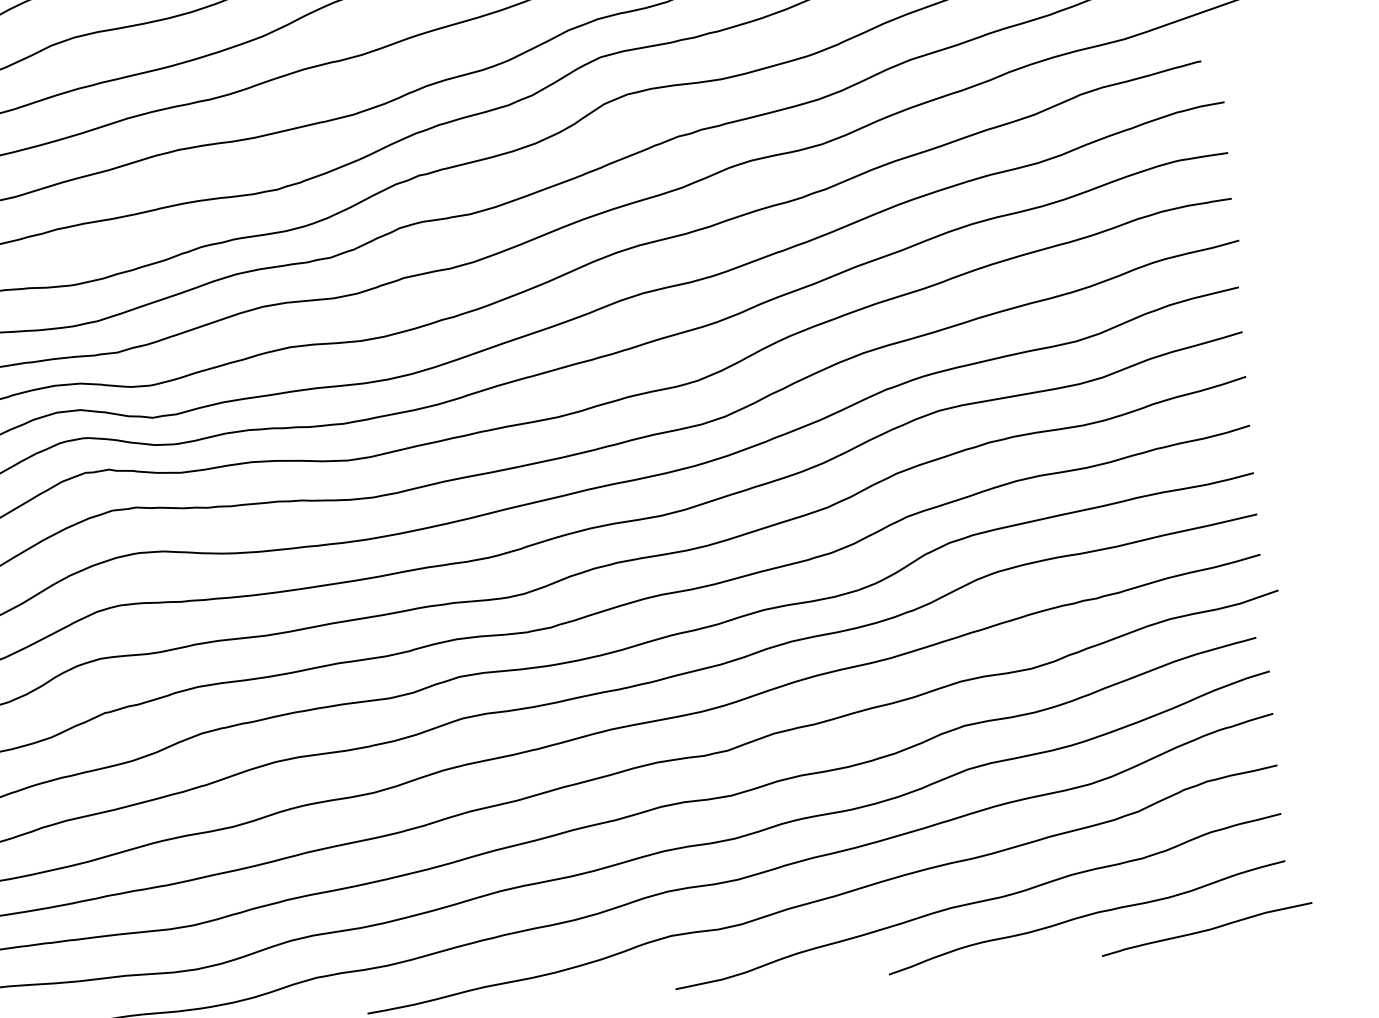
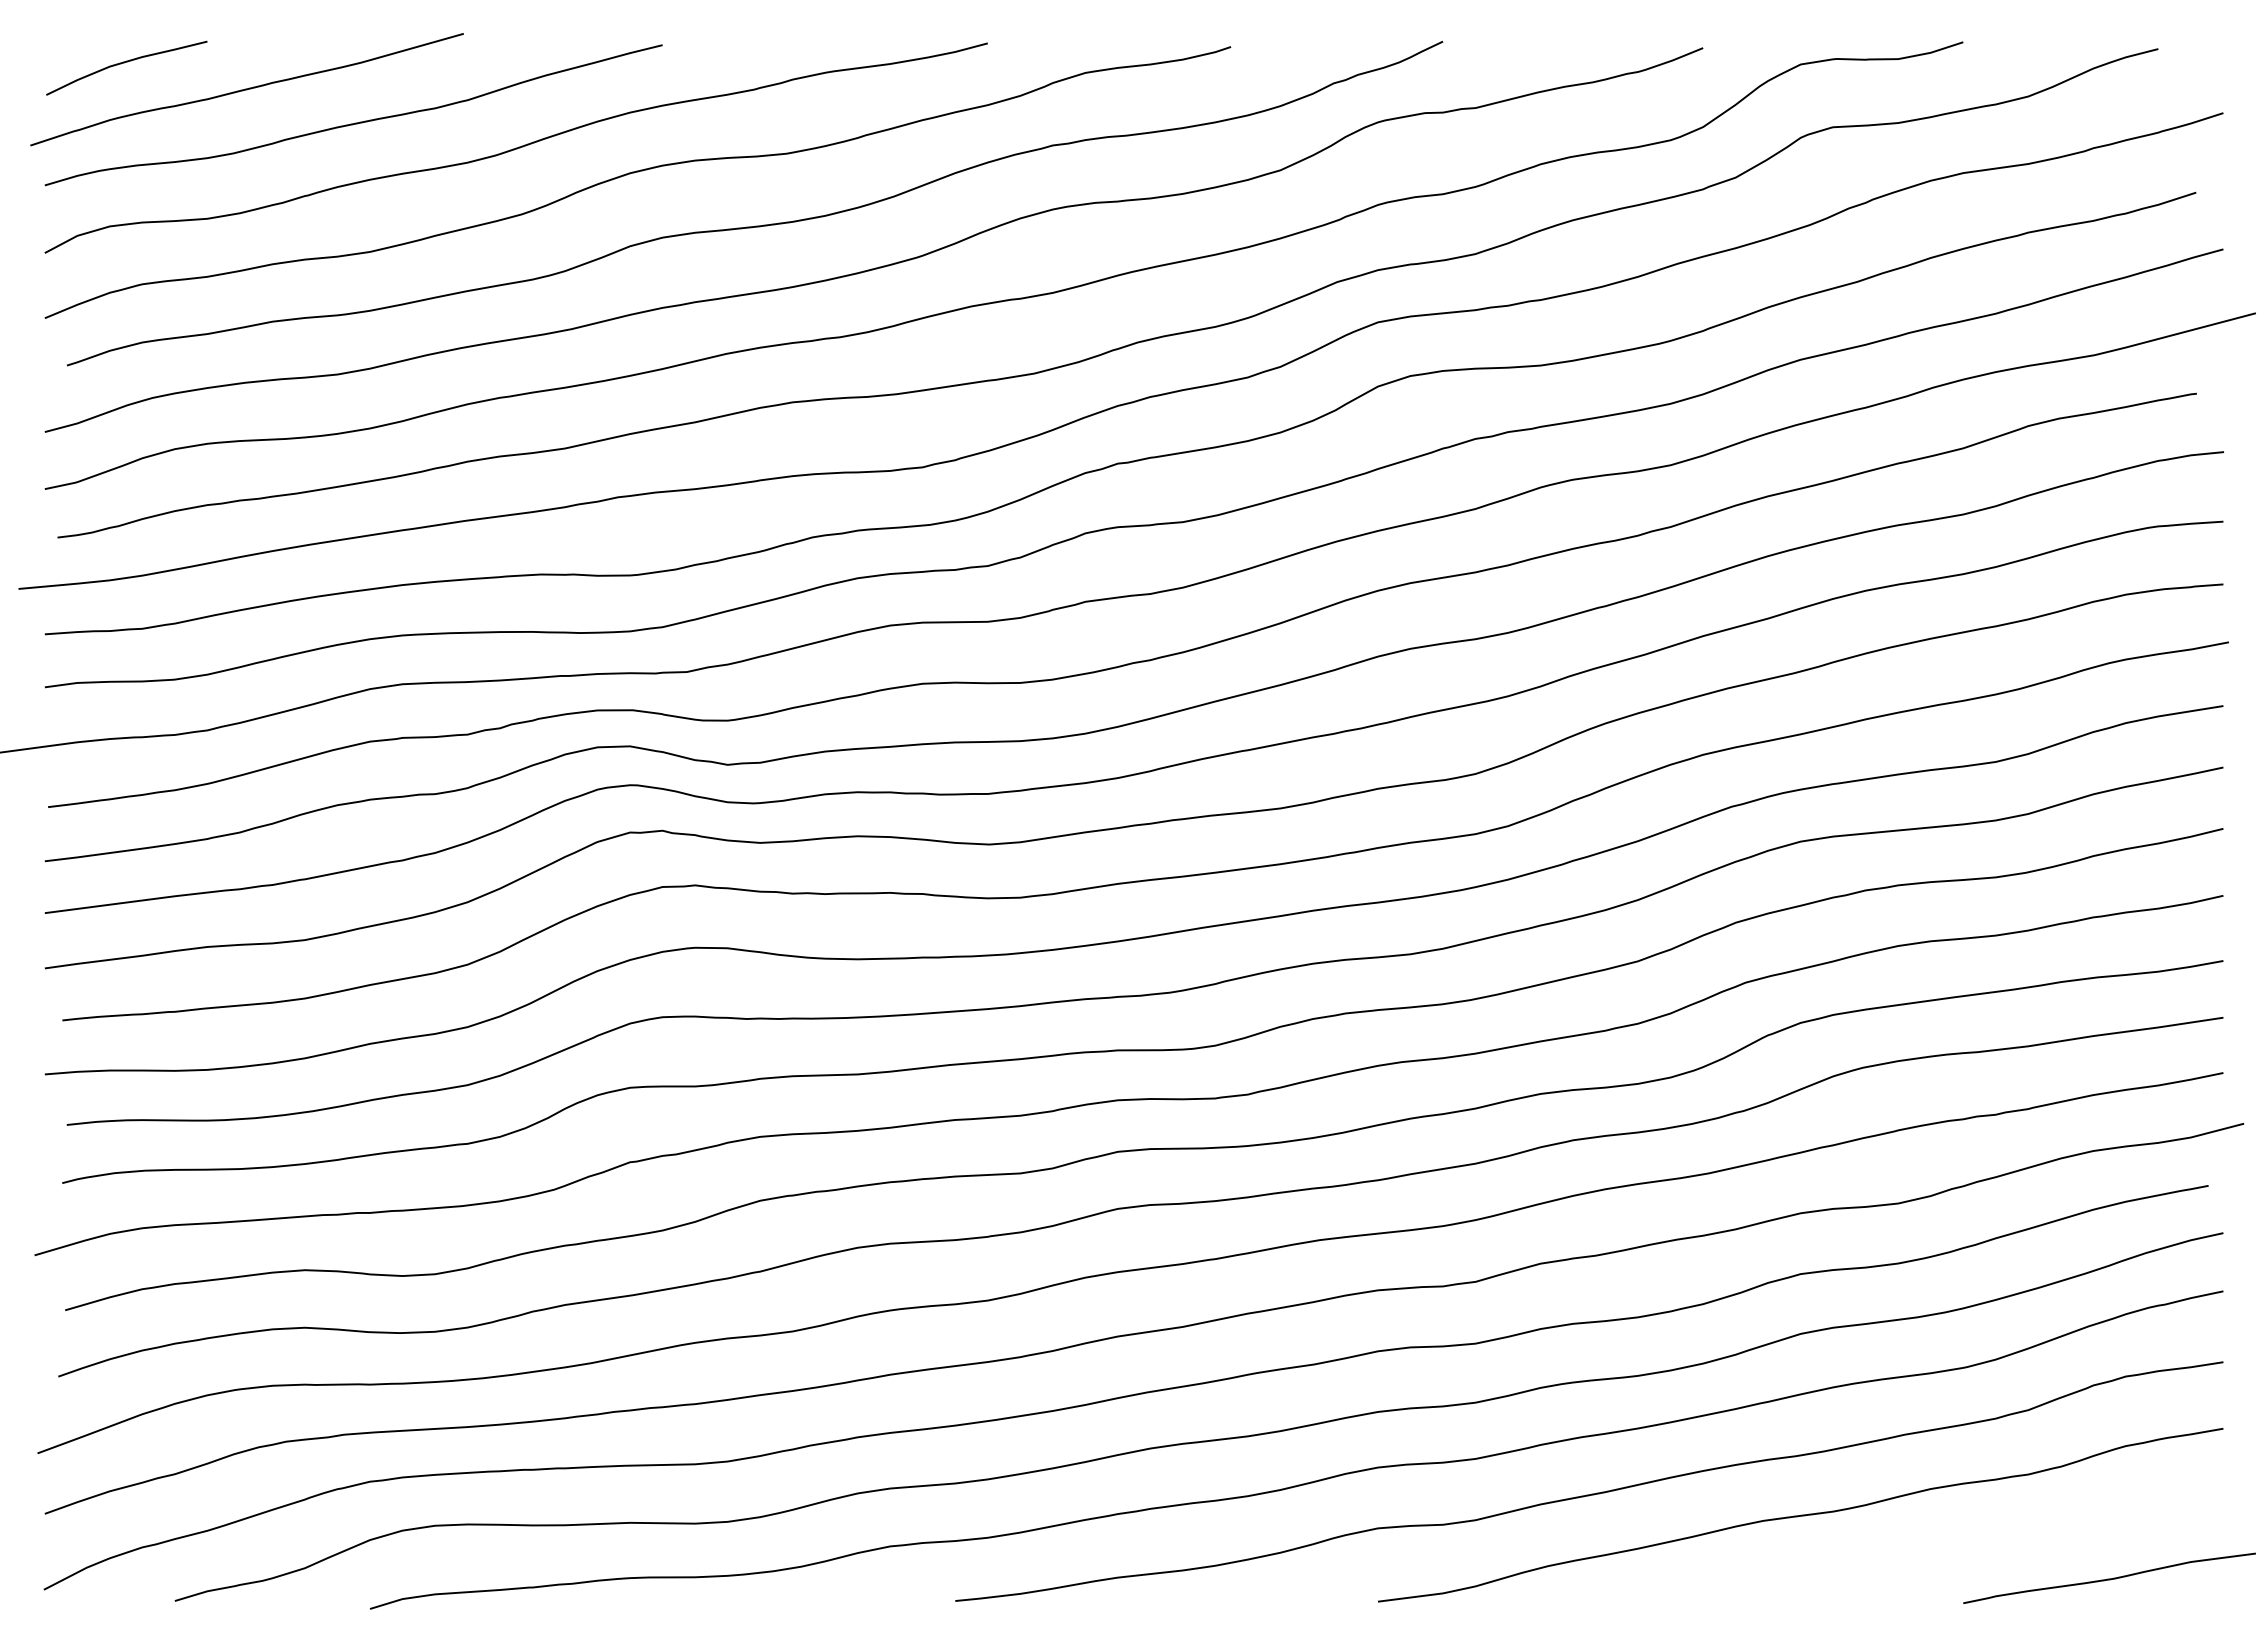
curve: (1086, 916) -> (1946, 1547), removed

